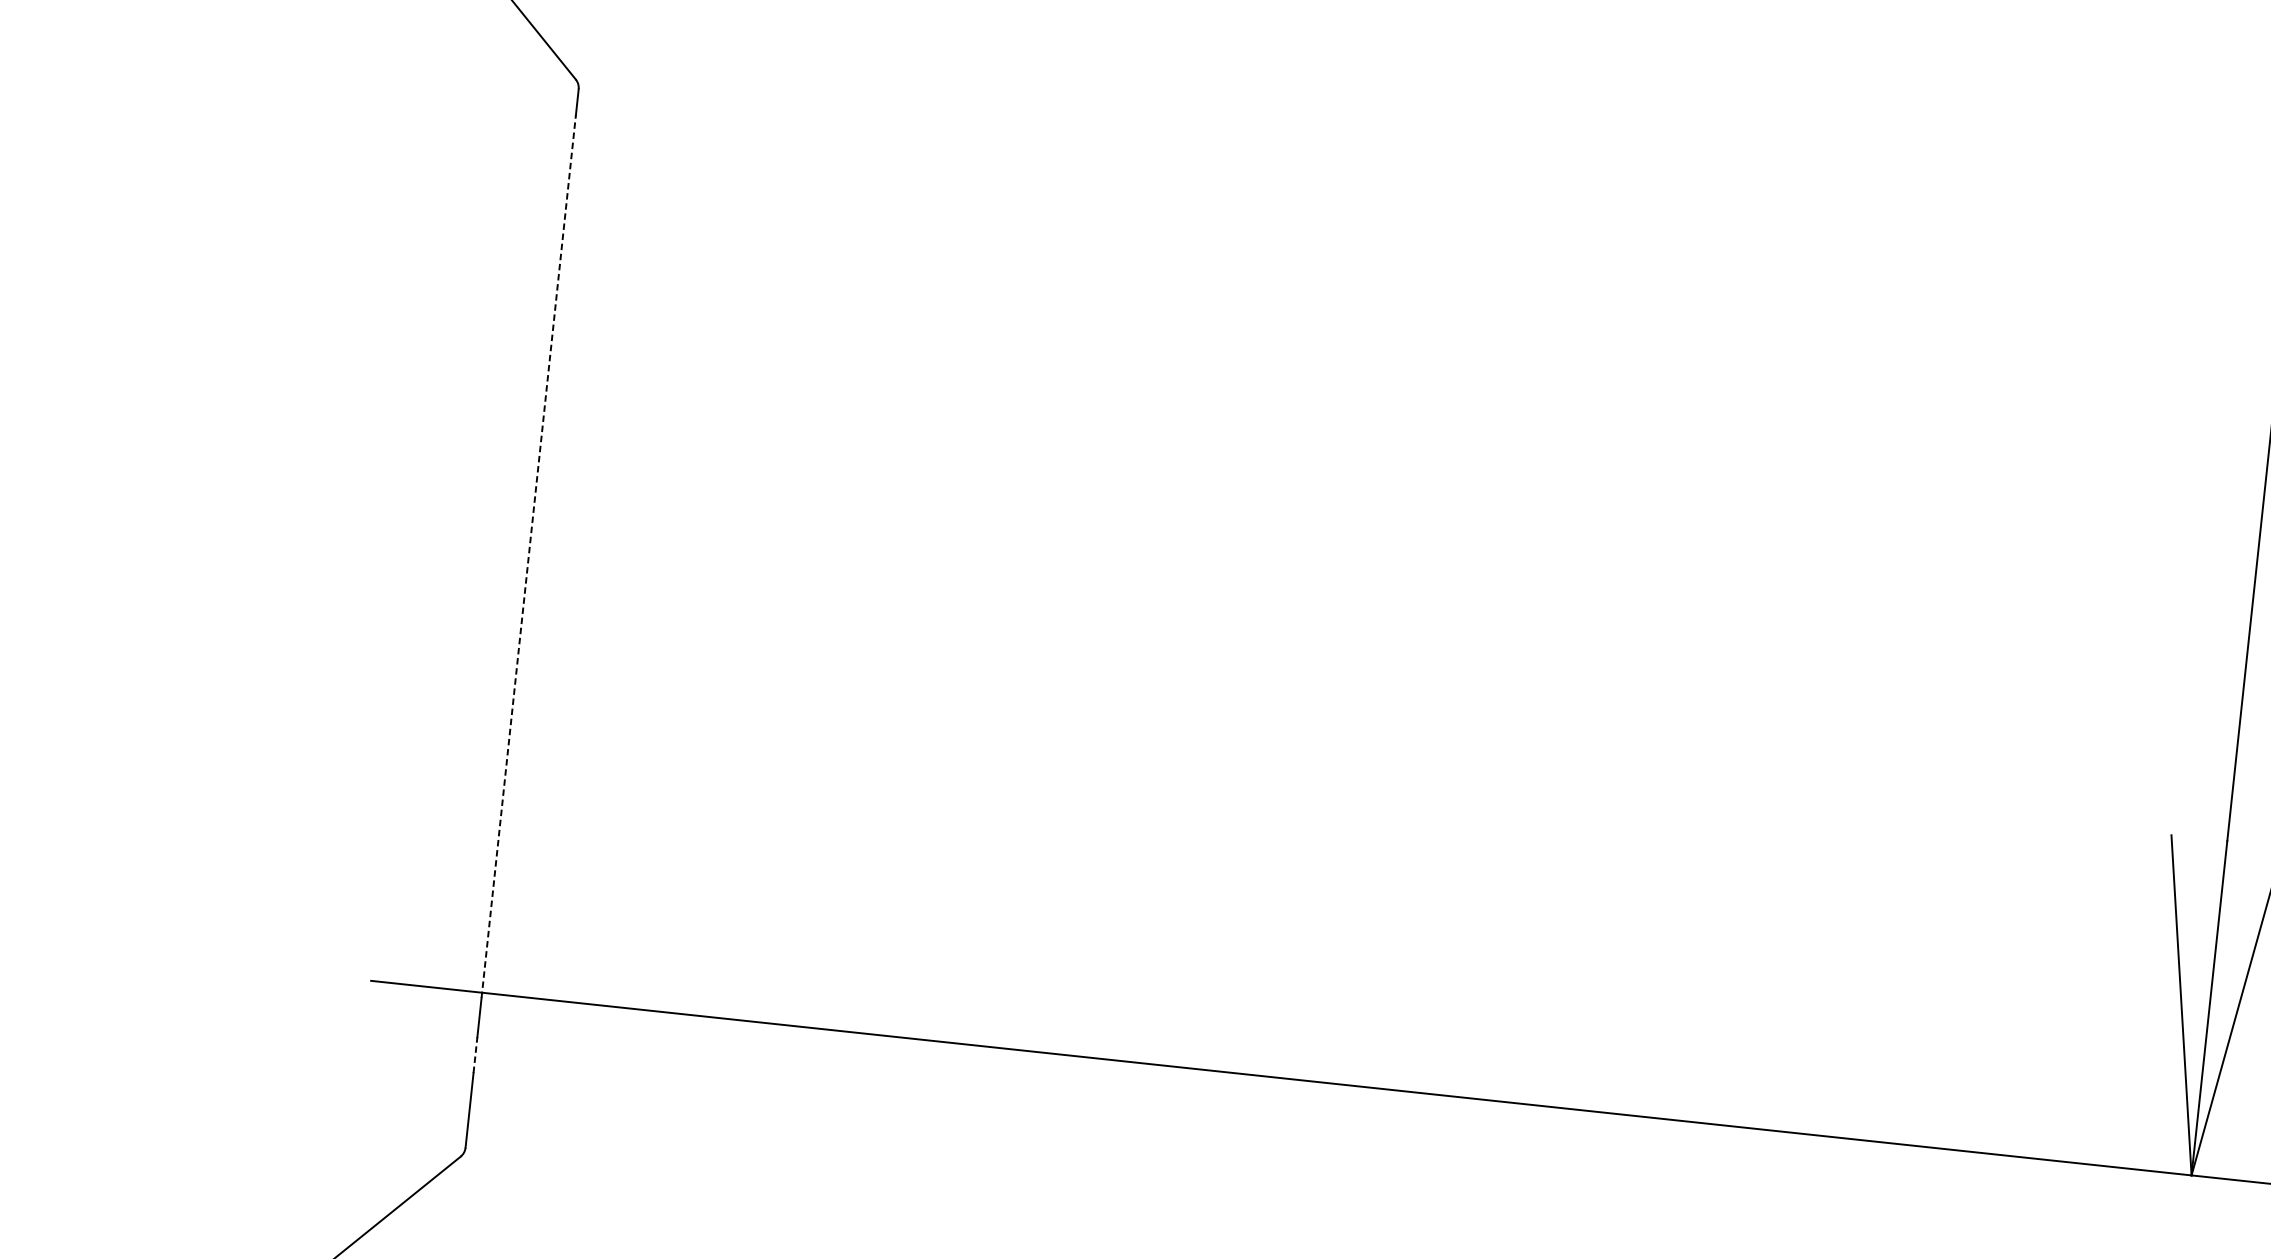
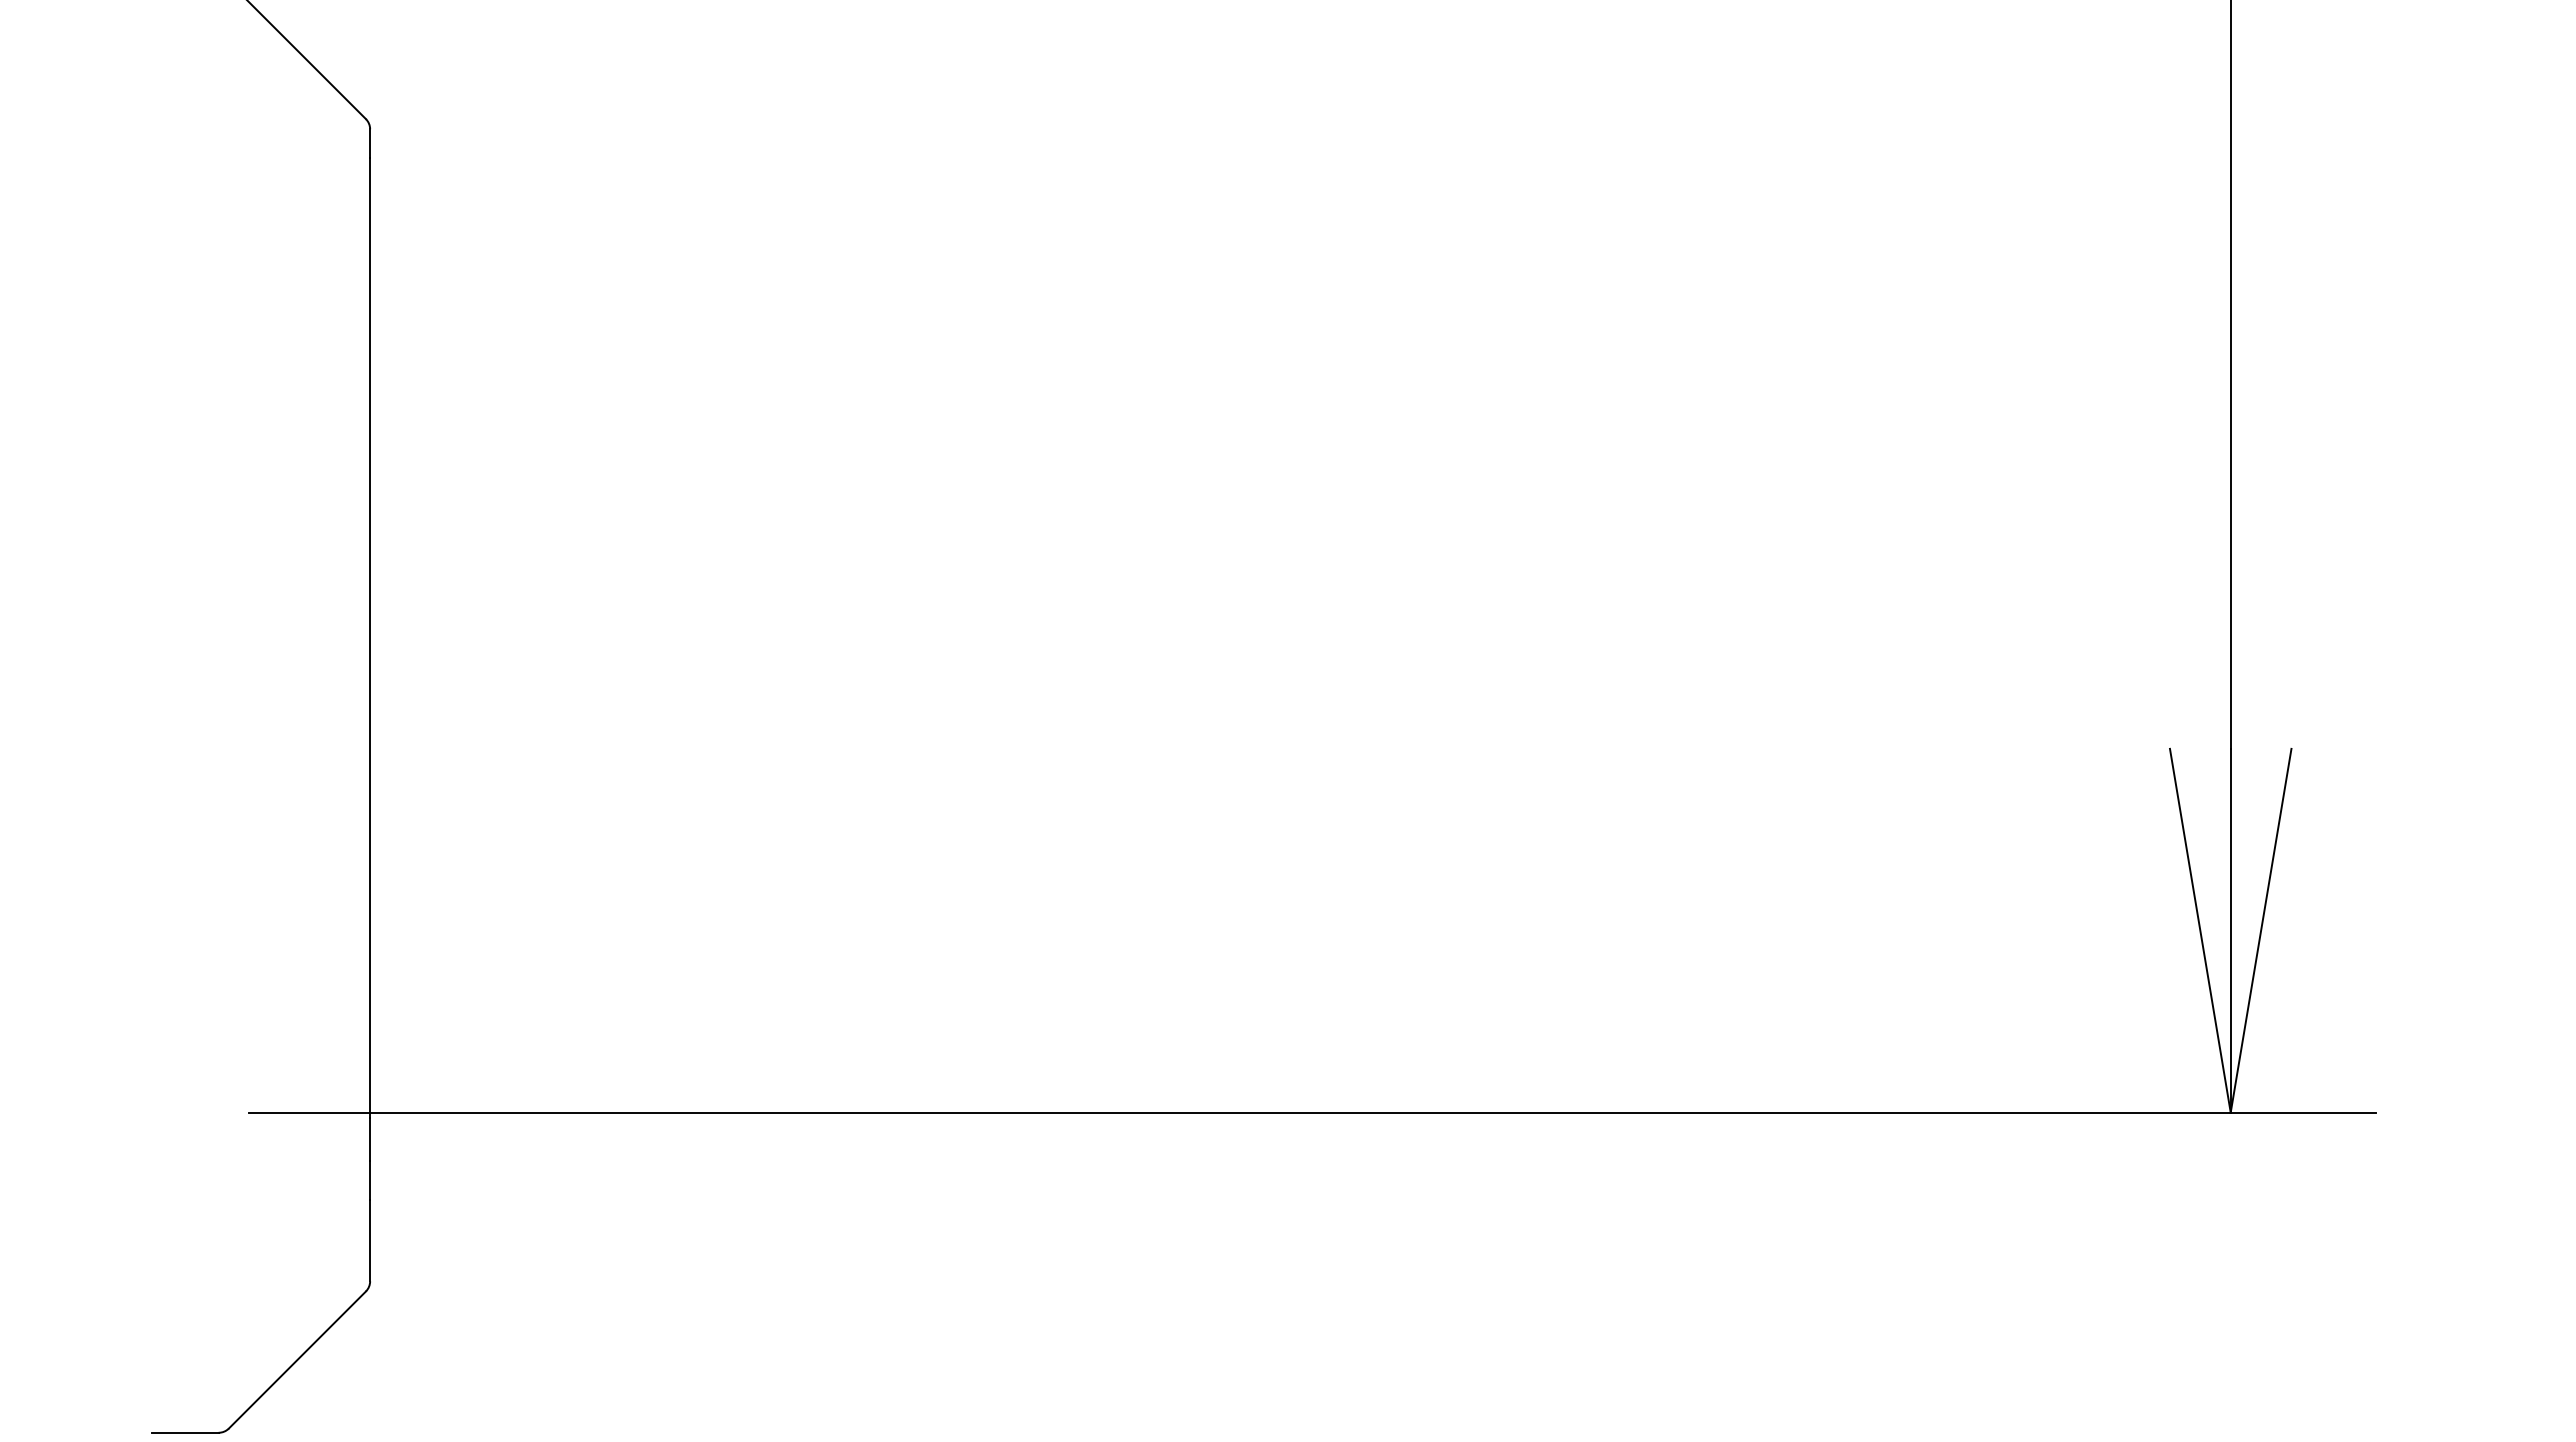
line: (529, 556) -> (370, 637), dashed -> solid
line: (475, 1055) -> (370, 1180), dashed -> solid

